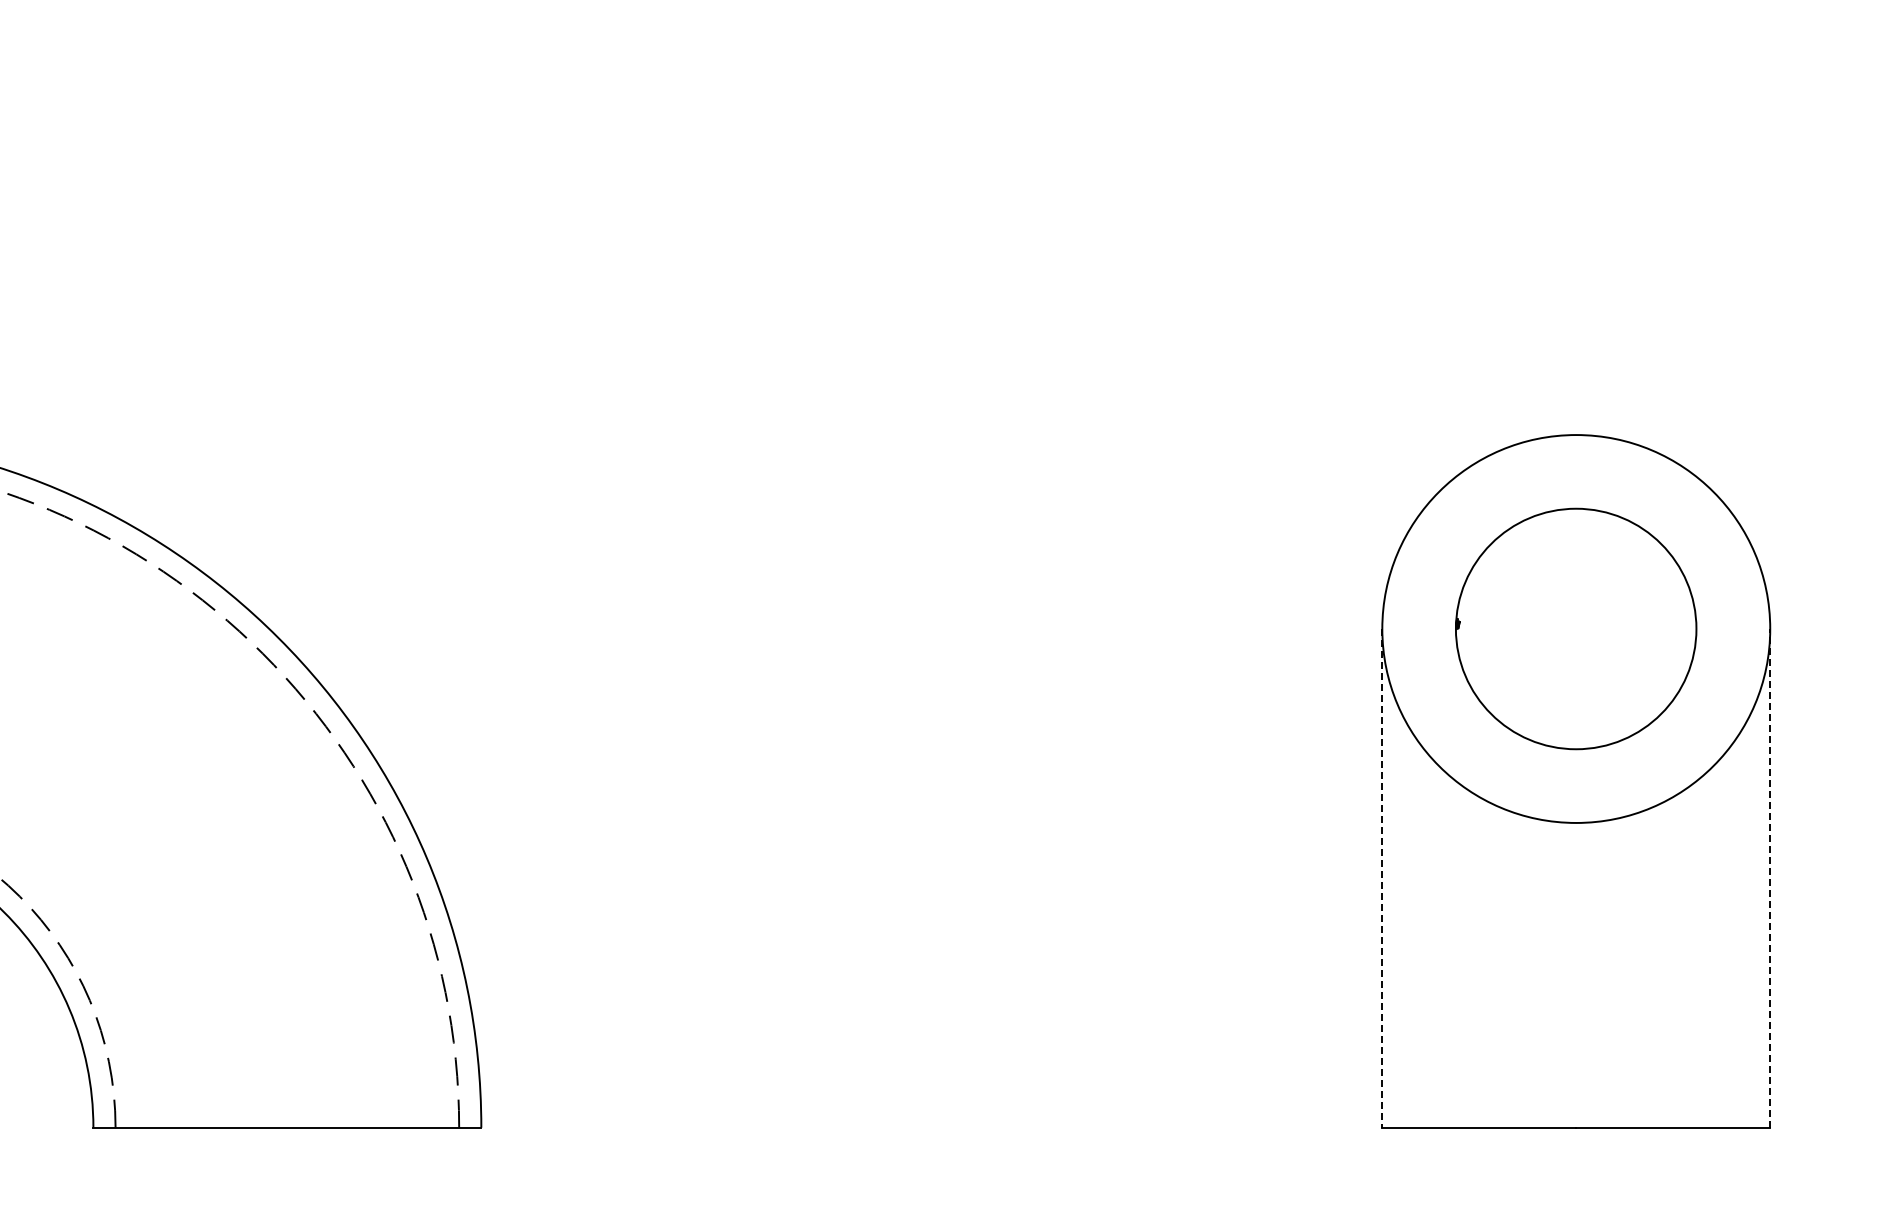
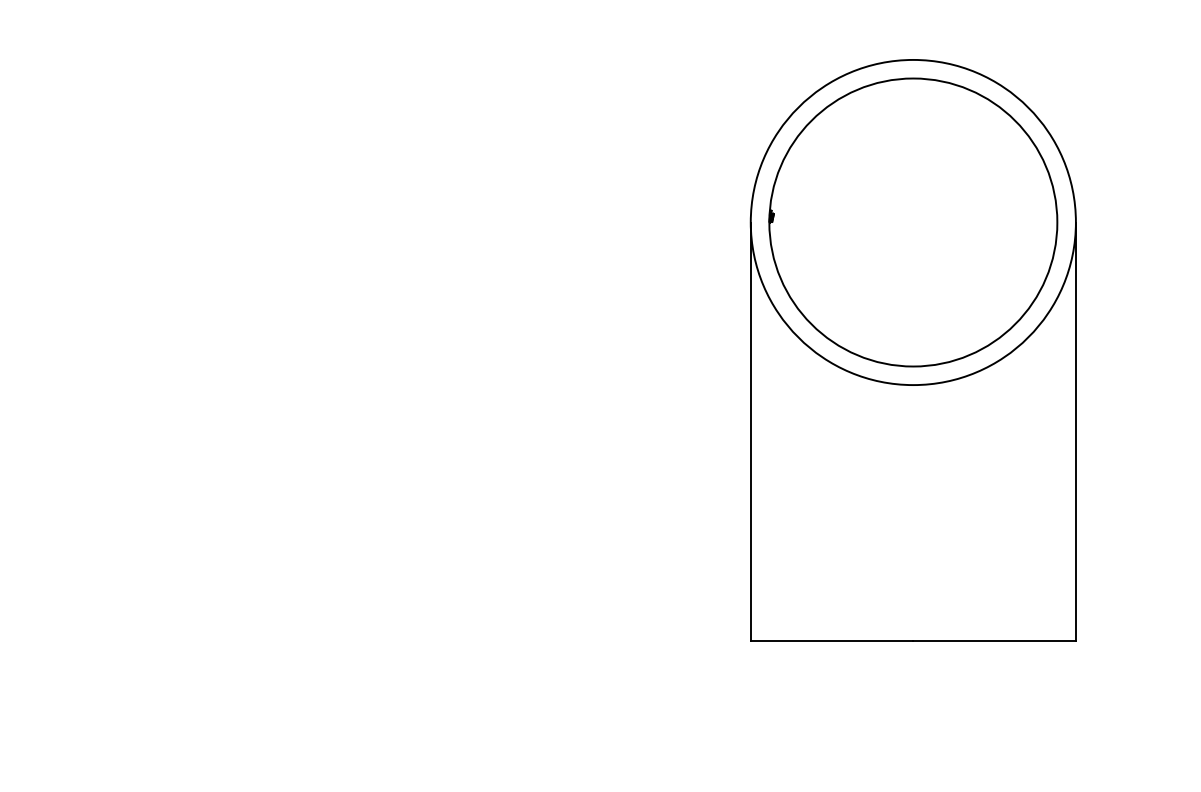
part: (1575, 628) -> (912, 222), size x1.43
line: (1770, 877) -> (1076, 430), dashed -> solid
line: (1382, 878) -> (750, 431), dashed -> solid

